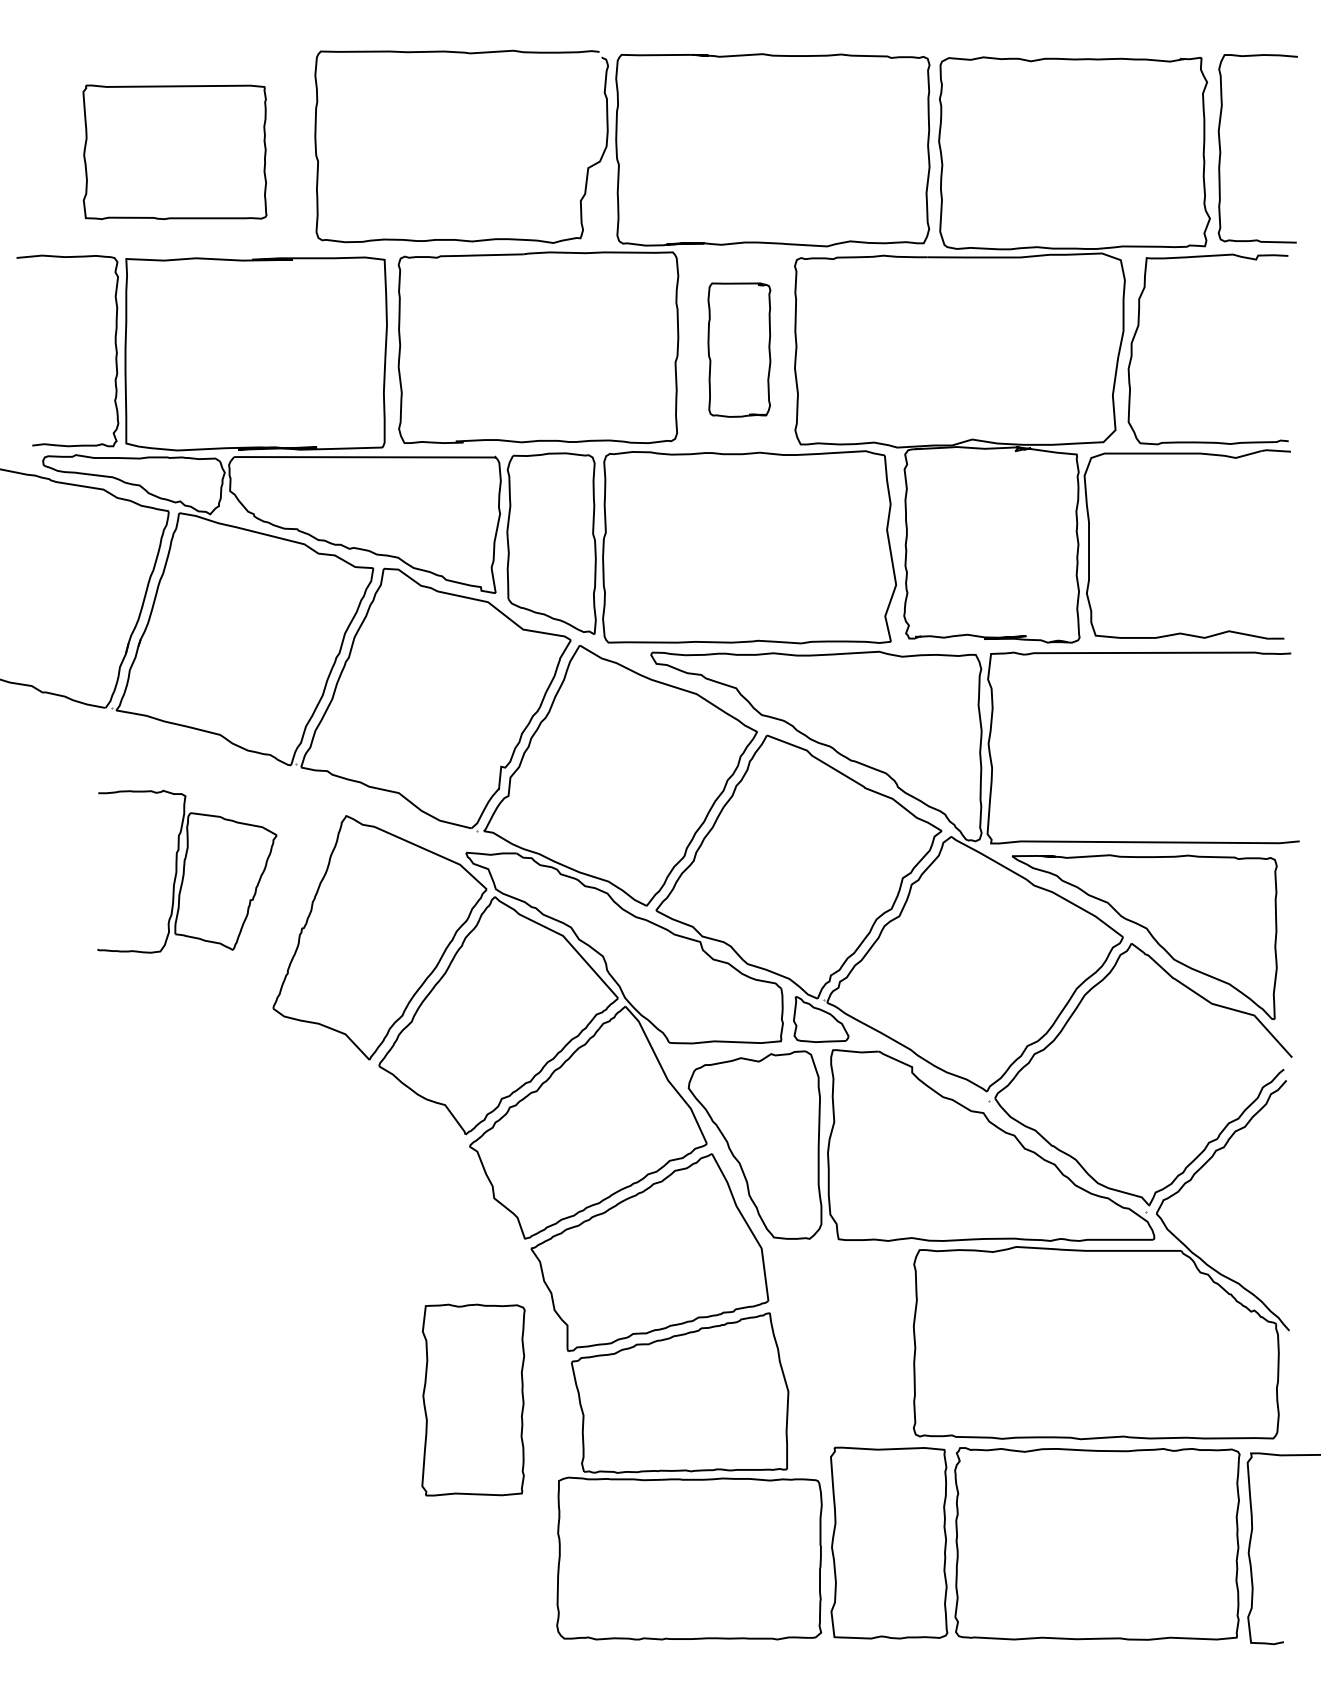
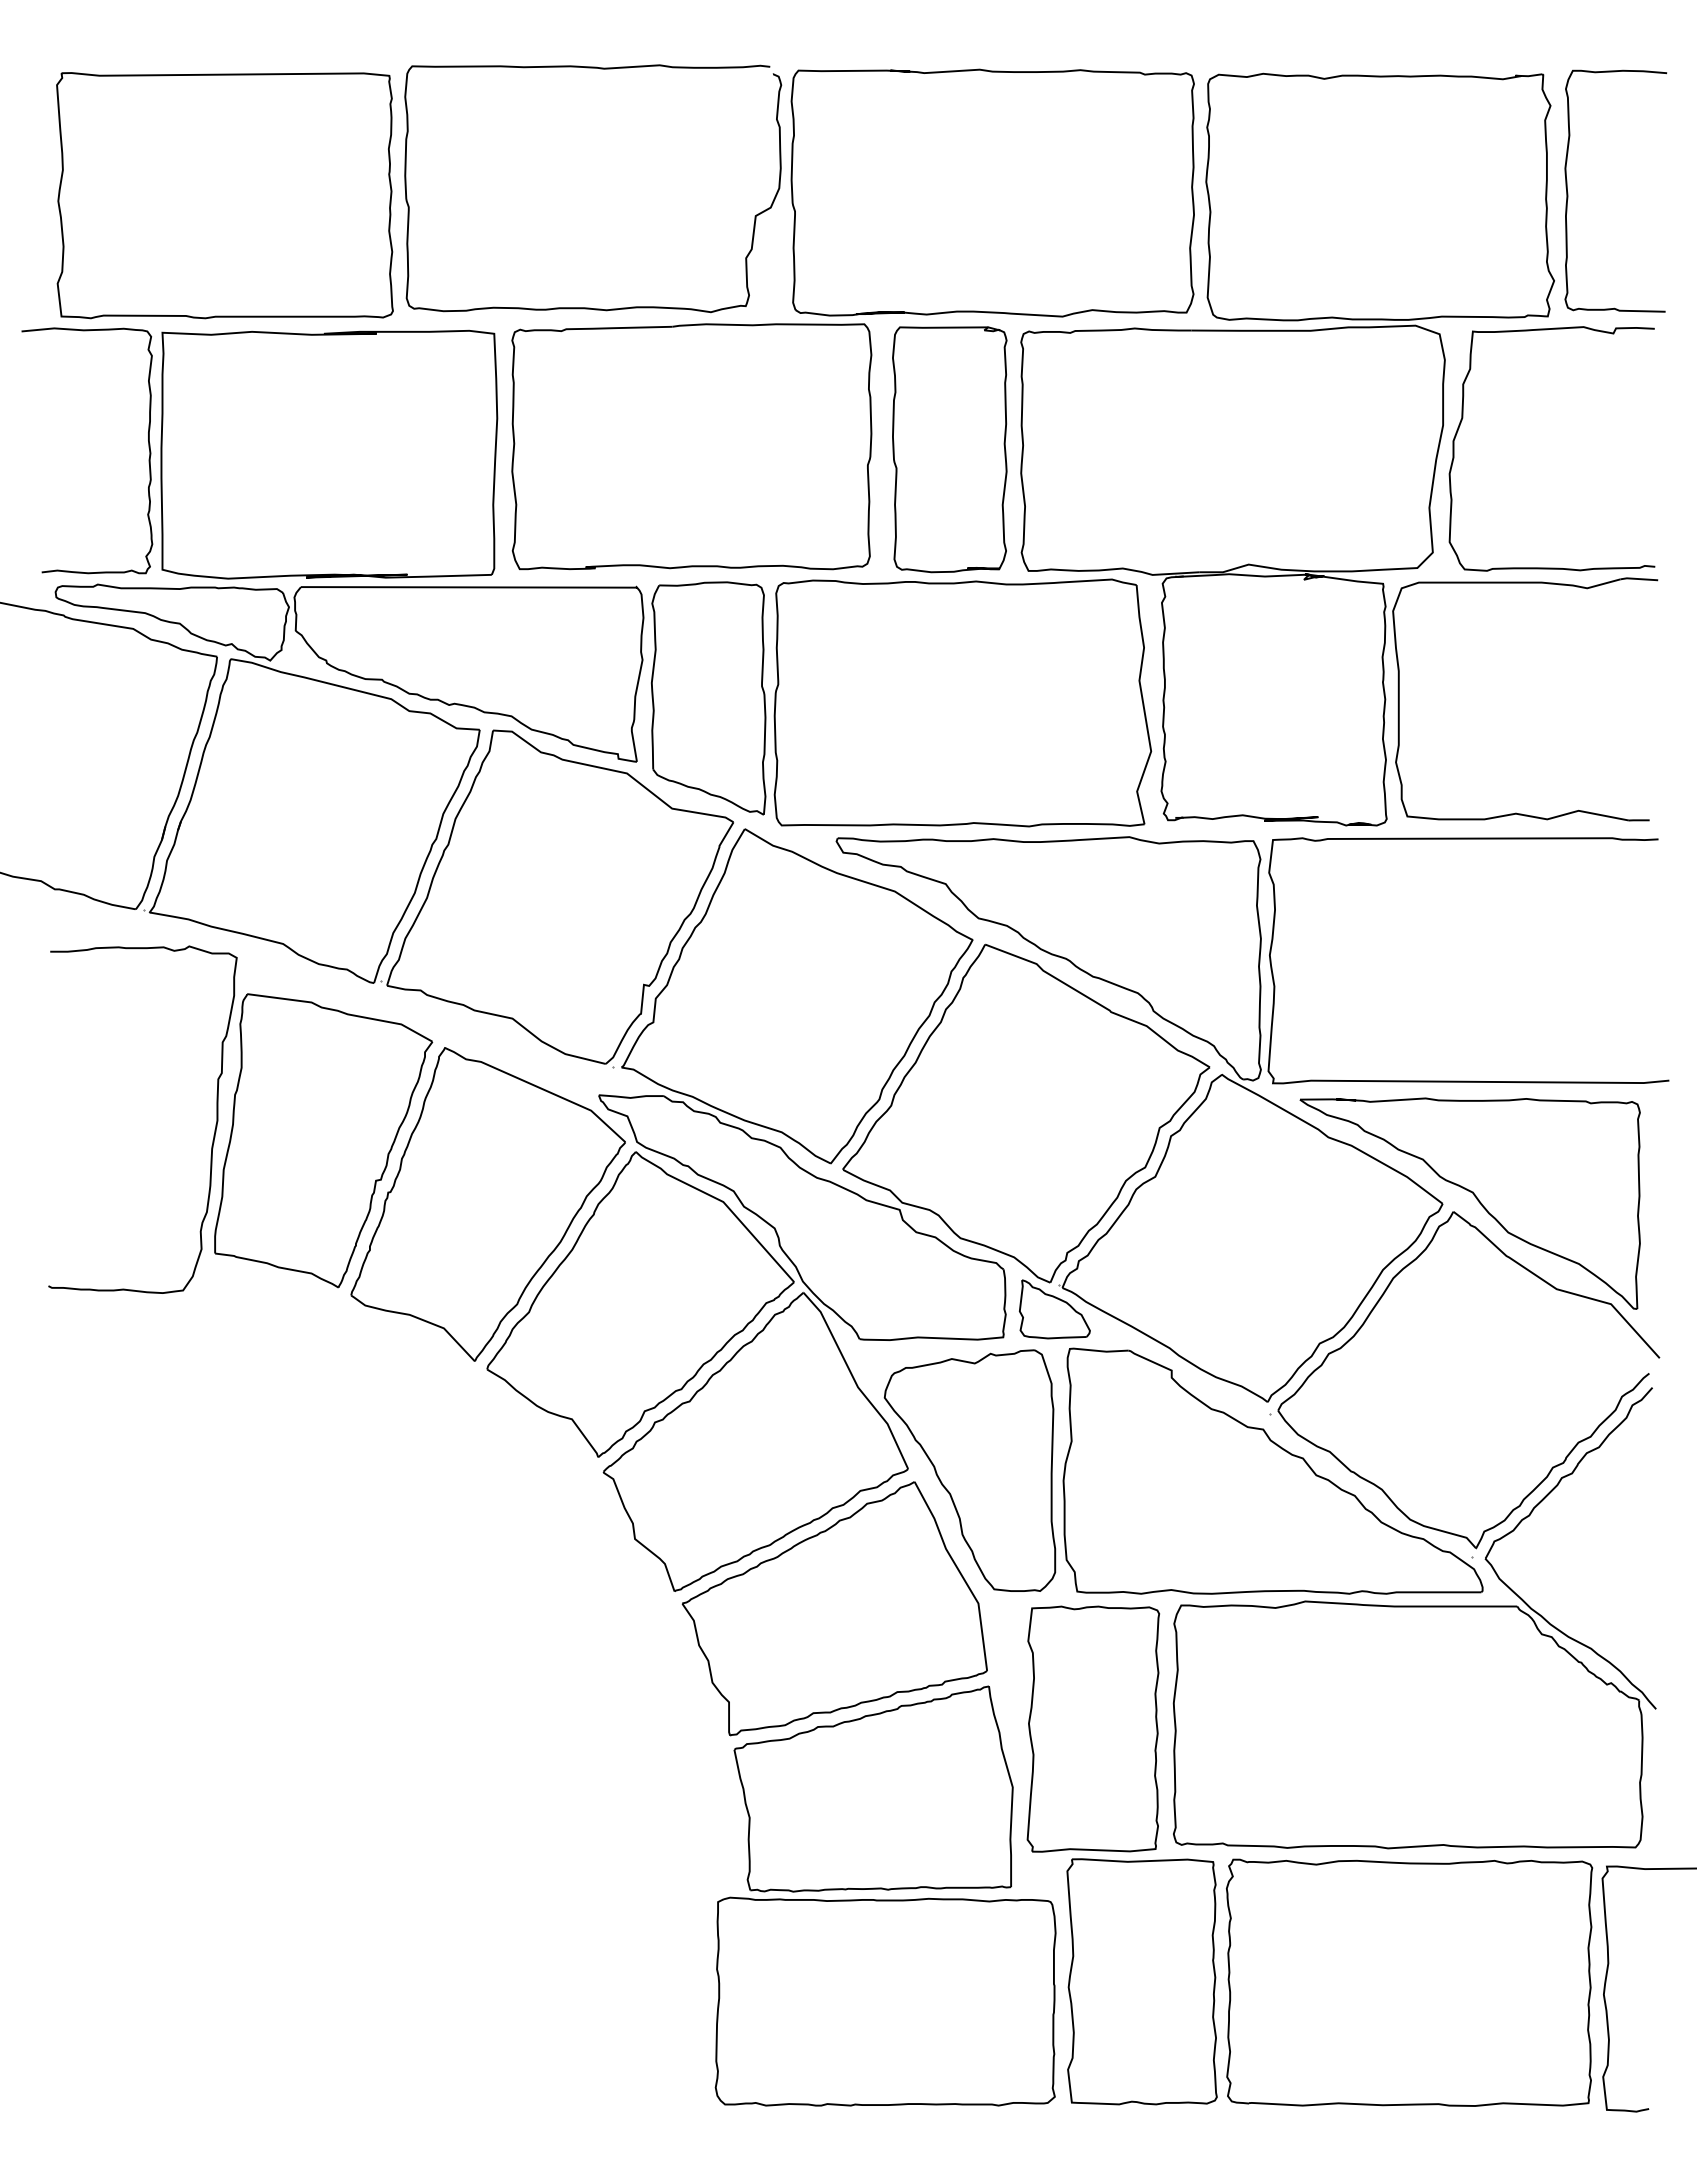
part: (174, 152) -> (224, 195), size x1.43
part: (739, 349) -> (949, 449), size x1.43
part: (187, 871) -> (240, 1119), size x1.67
part: (472, 1399) -> (1092, 1728), moved

